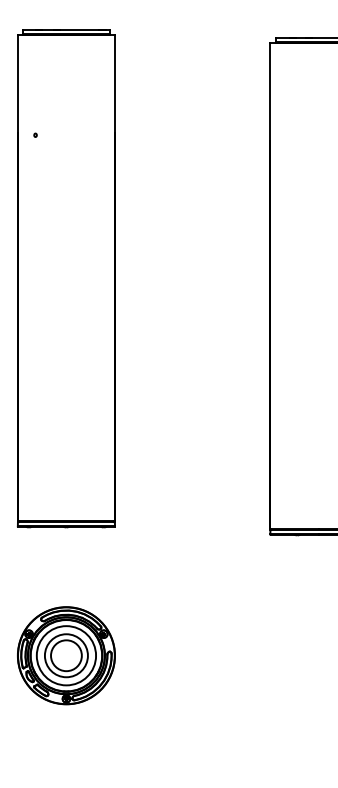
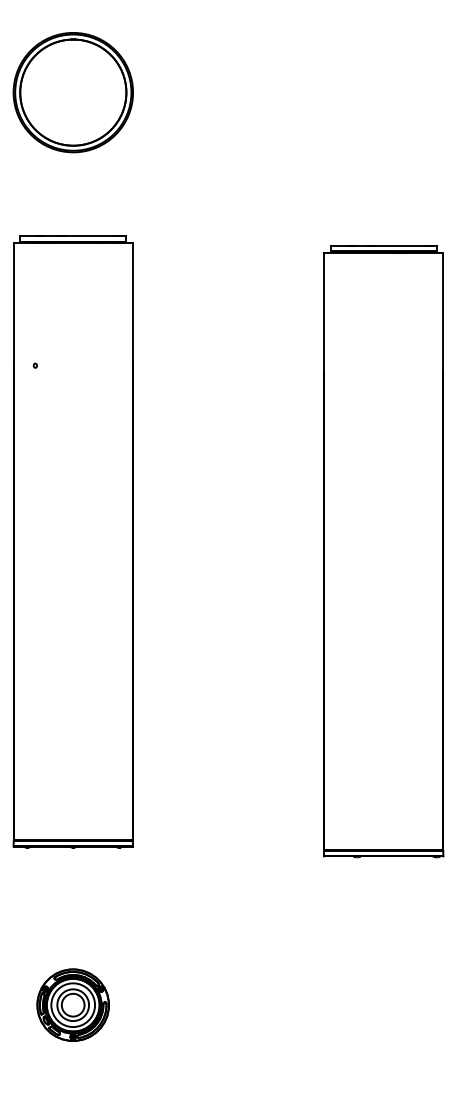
part: (65, 655) -> (72, 1004), size x0.6

